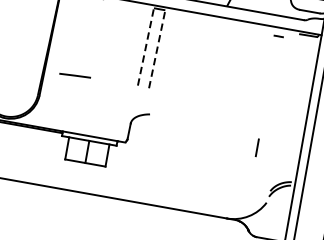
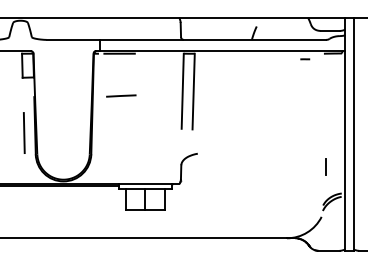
line: (145, 47) -> (182, 91), dashed -> solid
line: (157, 49) -> (193, 91), dashed -> solid
line: (75, 75) -> (121, 95), moved
line: (257, 147) -> (325, 166), moved

